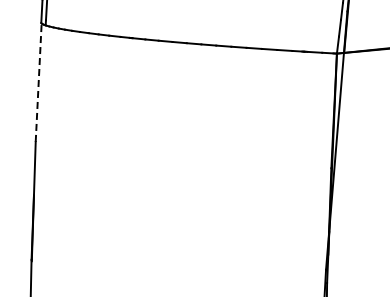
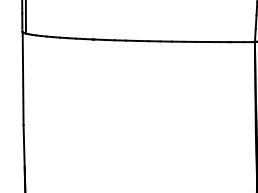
line: (38, 82) -> (22, 78), dashed -> solid

